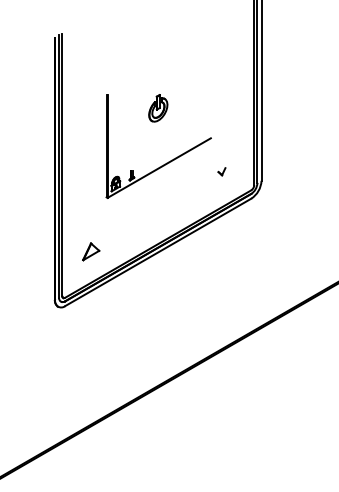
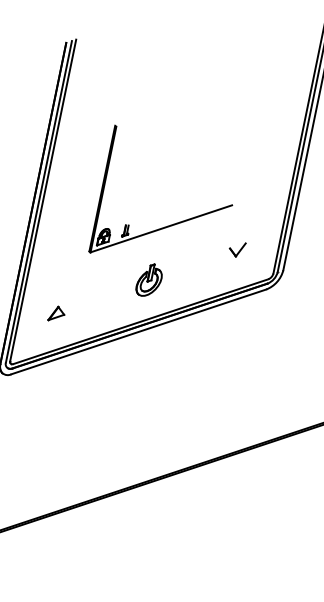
part: (158, 108) -> (149, 280), moved
part: (221, 171) -> (236, 248), size x1.67
part: (91, 251) -> (57, 313), size x0.71

